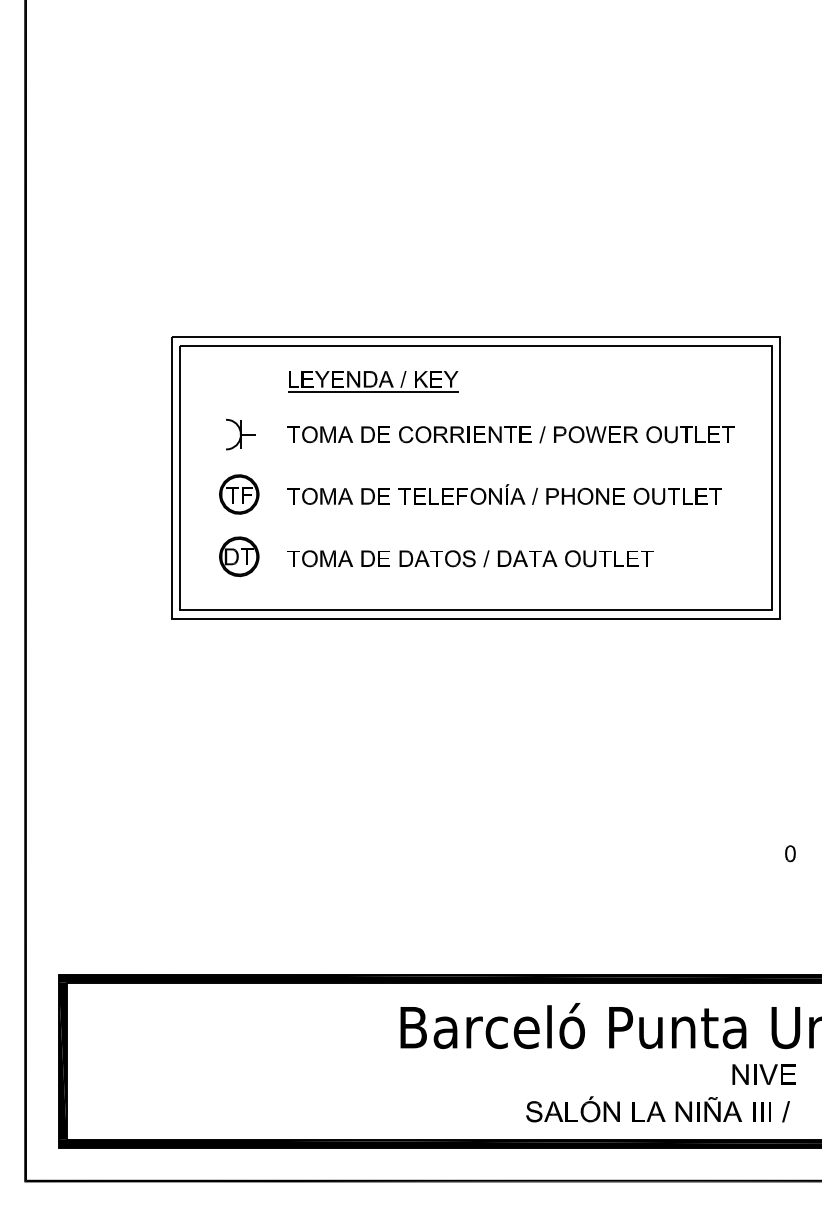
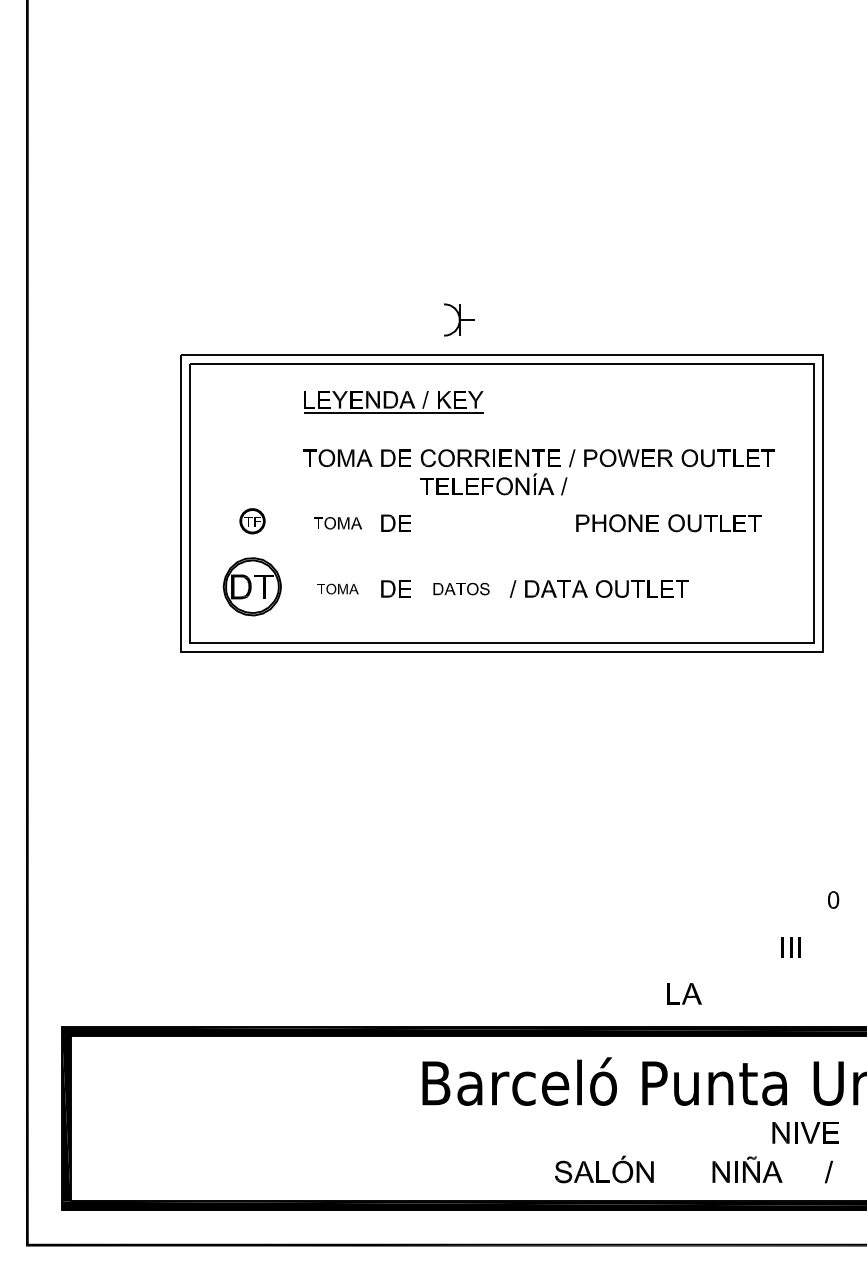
part: (240, 434) -> (459, 319), moved
part: (239, 494) -> (252, 521), size x0.6
part: (467, 494) -> (493, 484), moved
part: (320, 496) -> (338, 523), size x0.7
part: (239, 556) -> (252, 586), size x1.4
part: (320, 558) -> (338, 588), size x0.6
part: (437, 558) -> (461, 588), size x0.7
part: (648, 1111) -> (683, 993), moved
part: (761, 1111) -> (790, 947), moved

